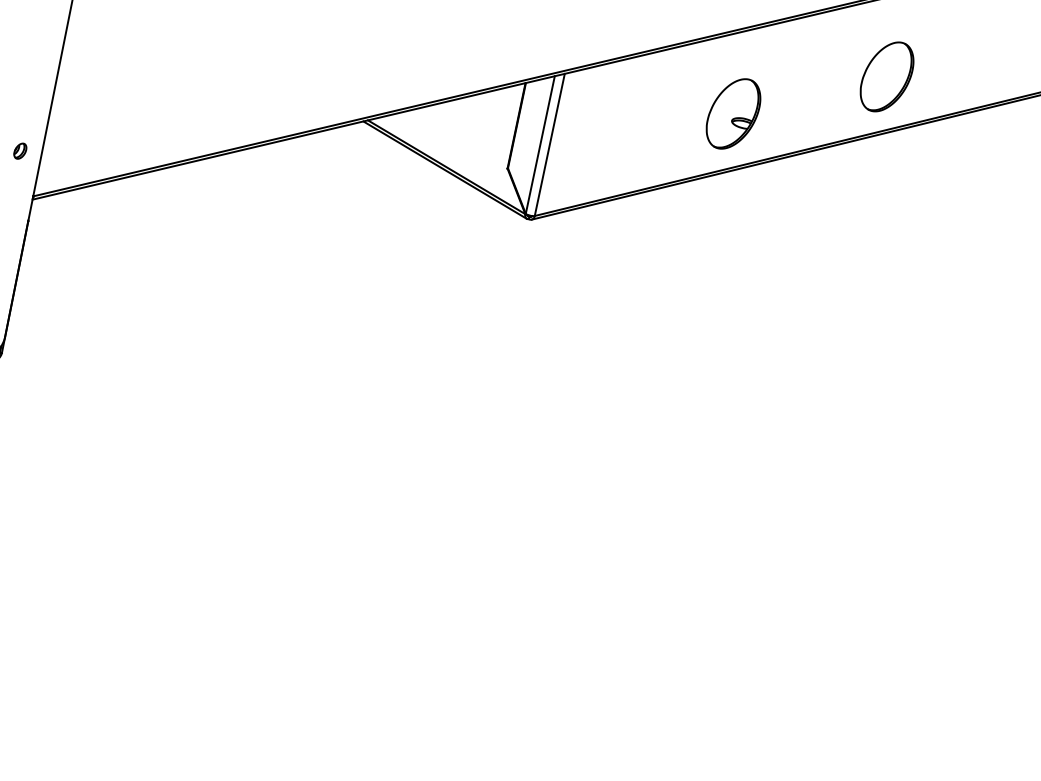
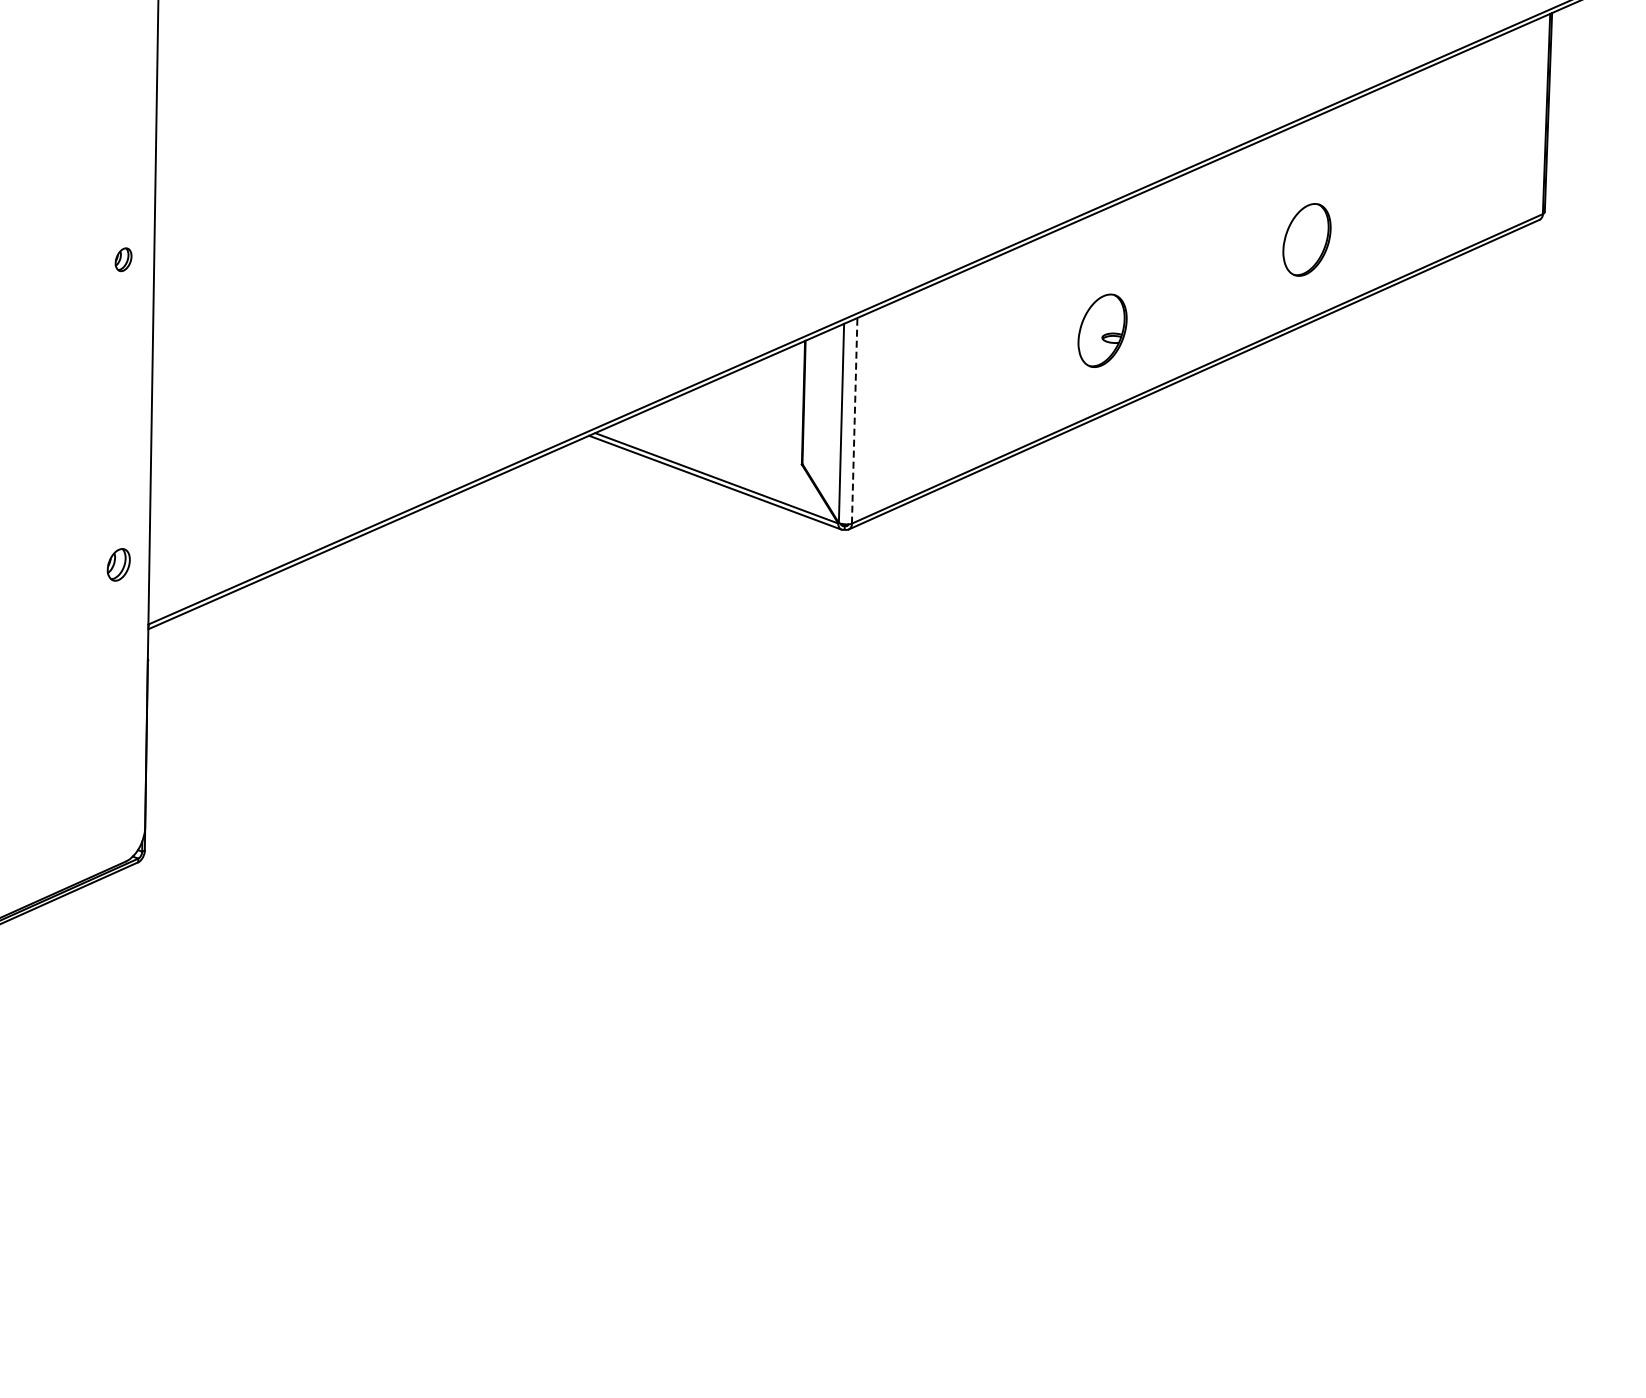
part: (886, 76) -> (1306, 239), size x0.7
part: (733, 113) -> (1102, 330), size x0.7
line: (549, 144) -> (854, 420), solid -> dashed
part: (20, 150) -> (118, 564), size x1.4

